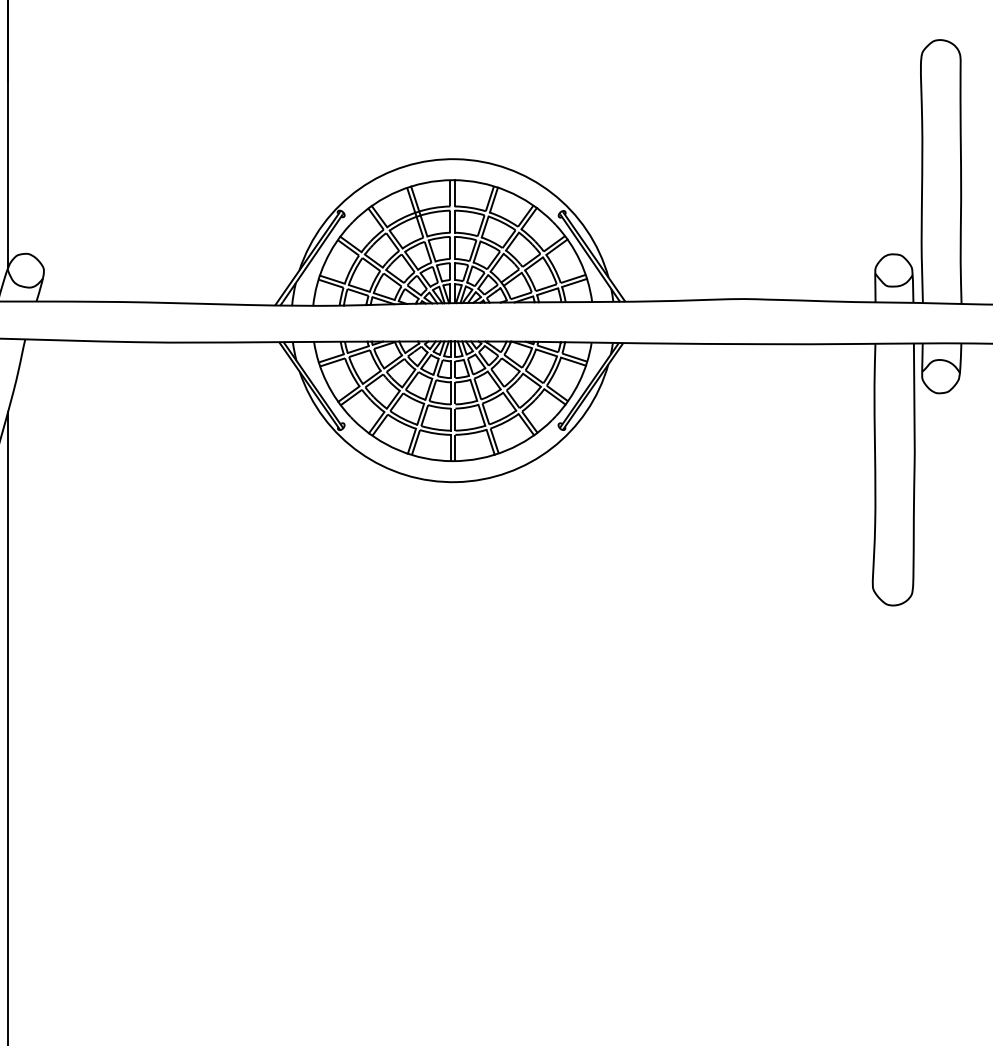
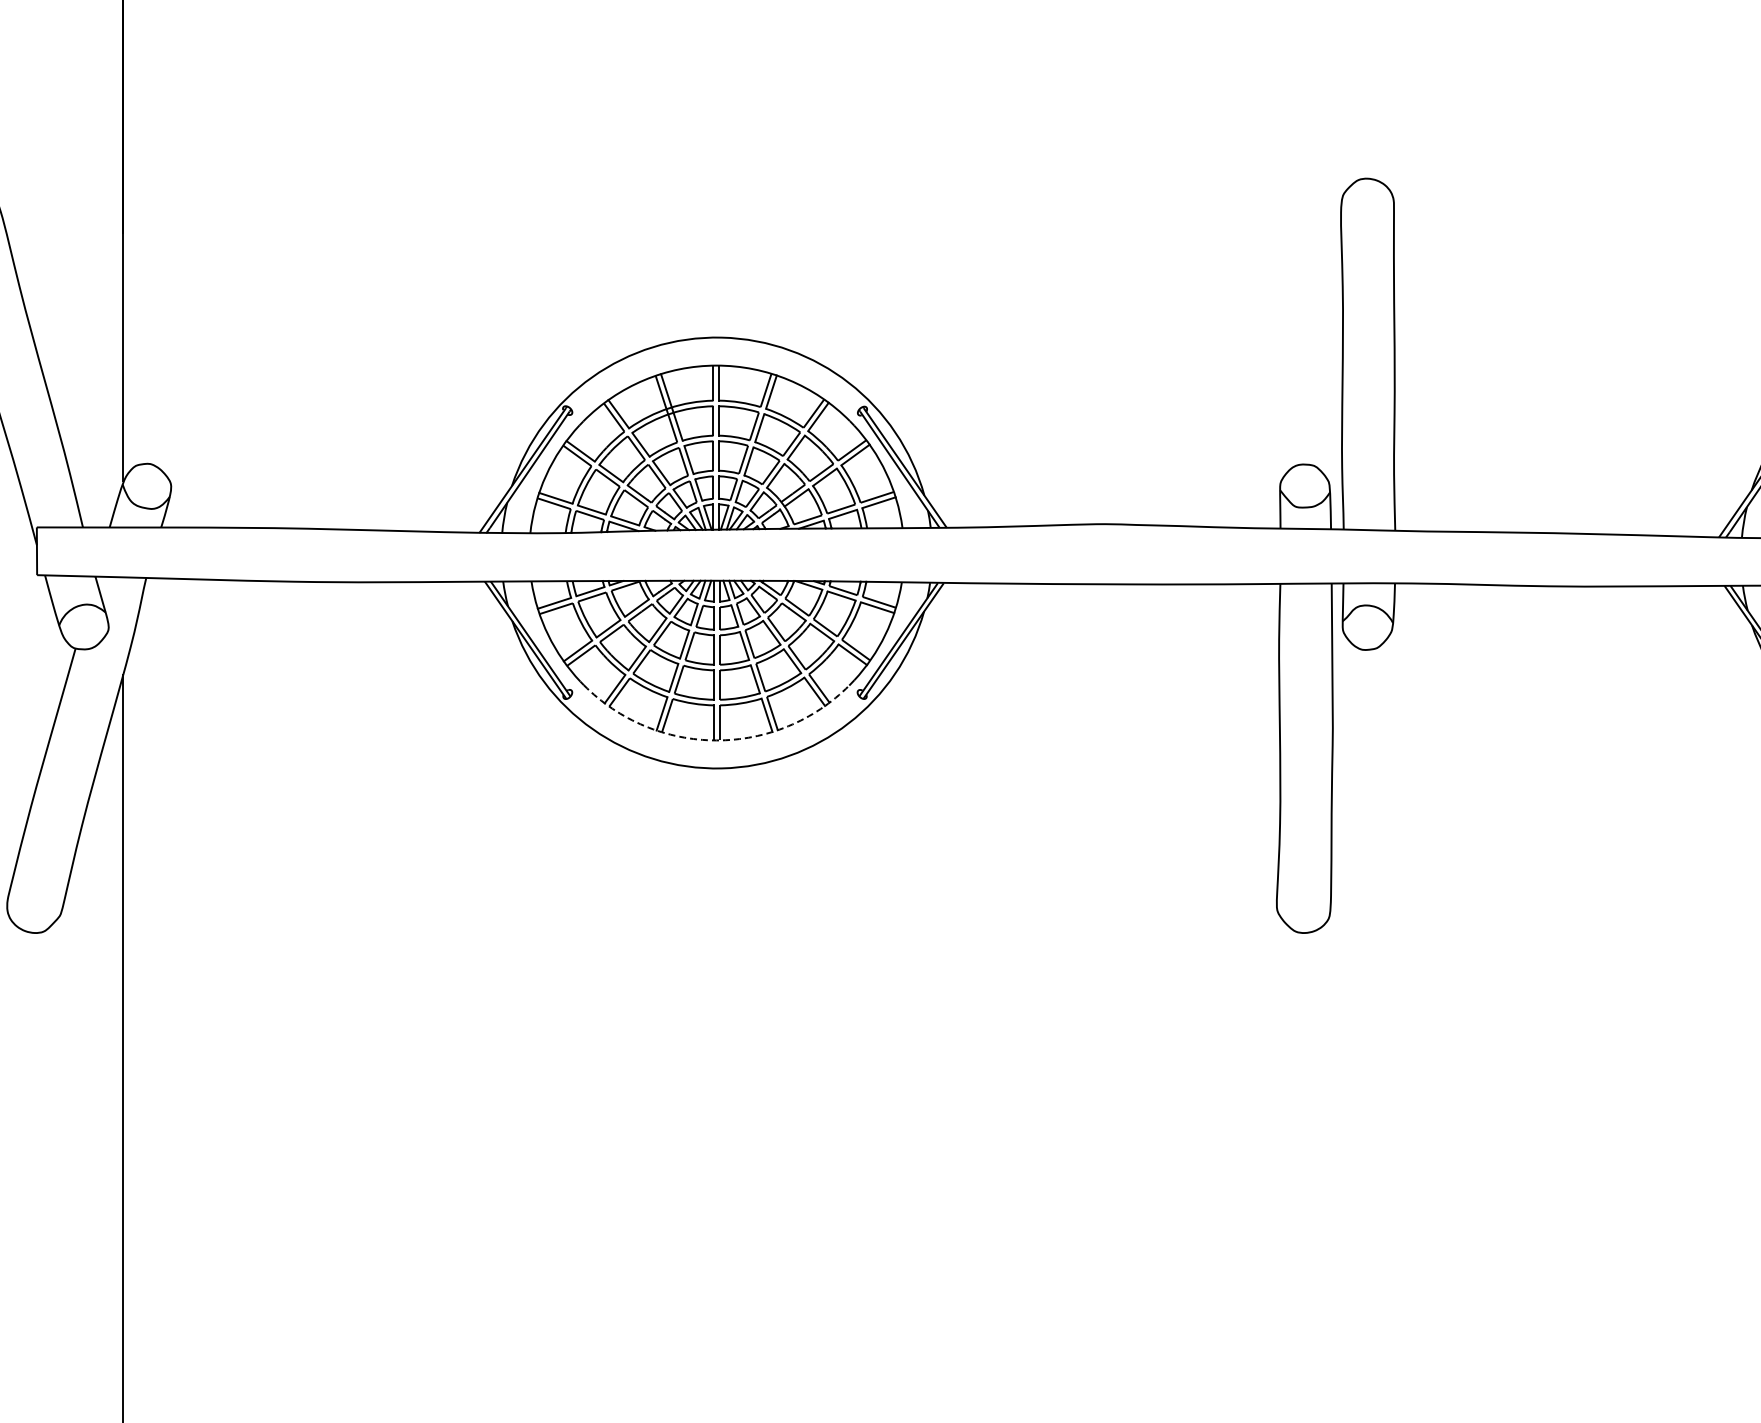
arc: (452, 461) -> (716, 740), solid -> dashed

